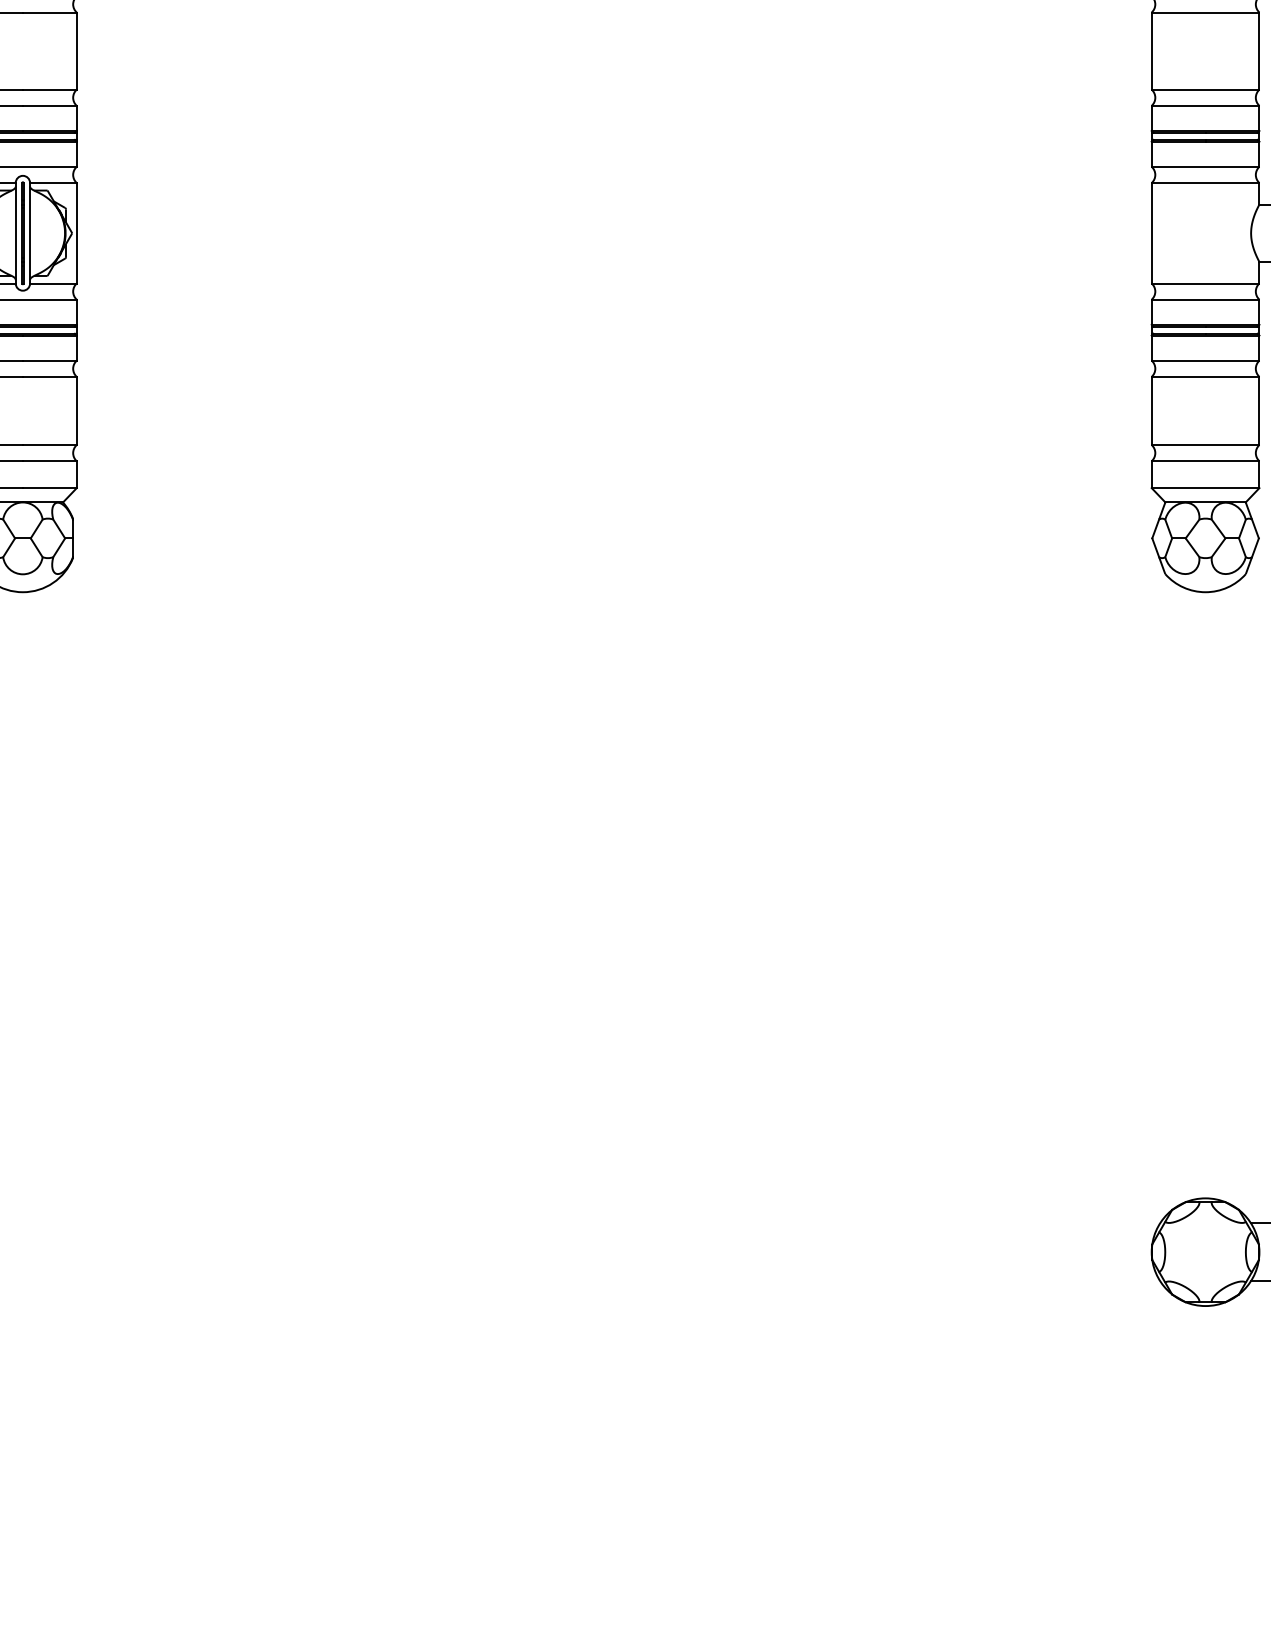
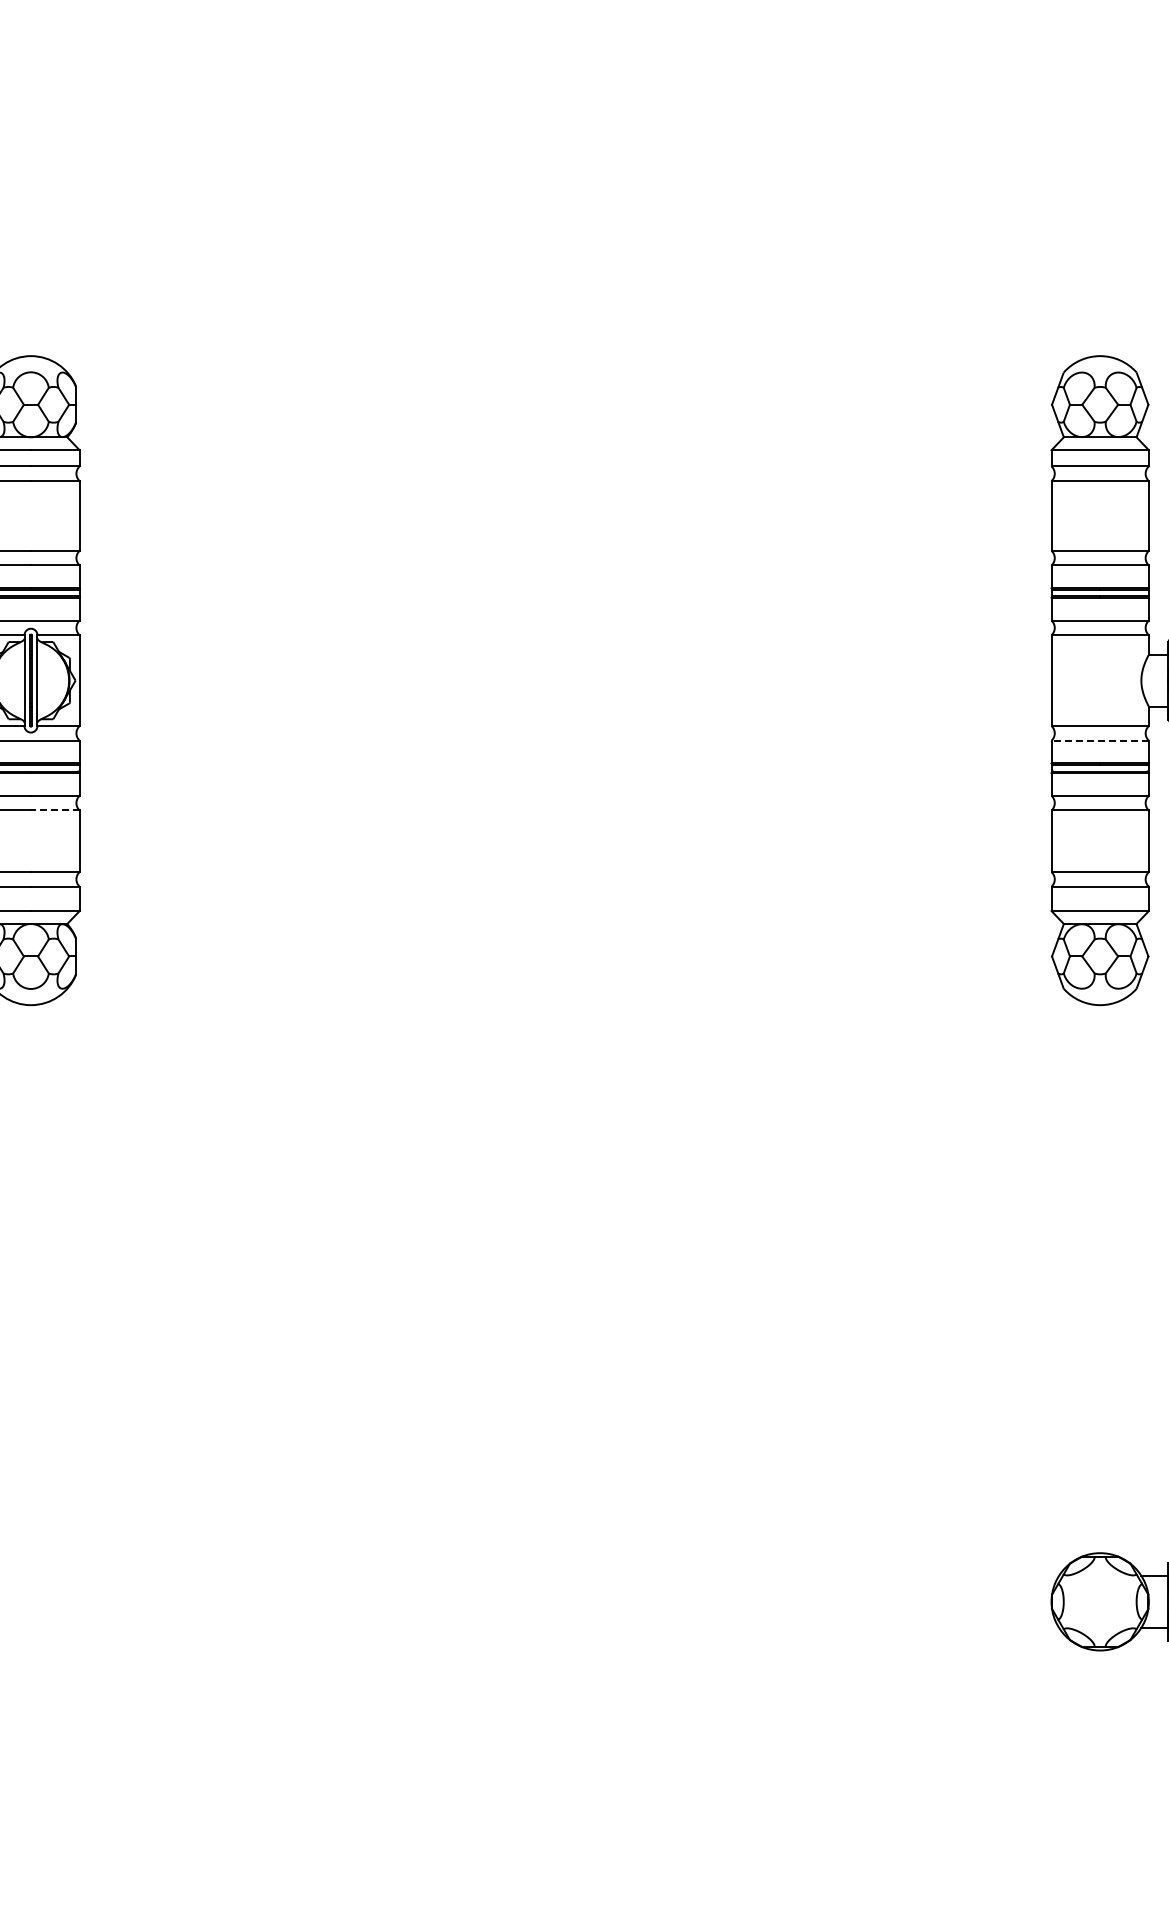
line: (1205, 299) -> (1100, 740), solid -> dashed
line: (48, 376) -> (54, 810), solid -> dashed

